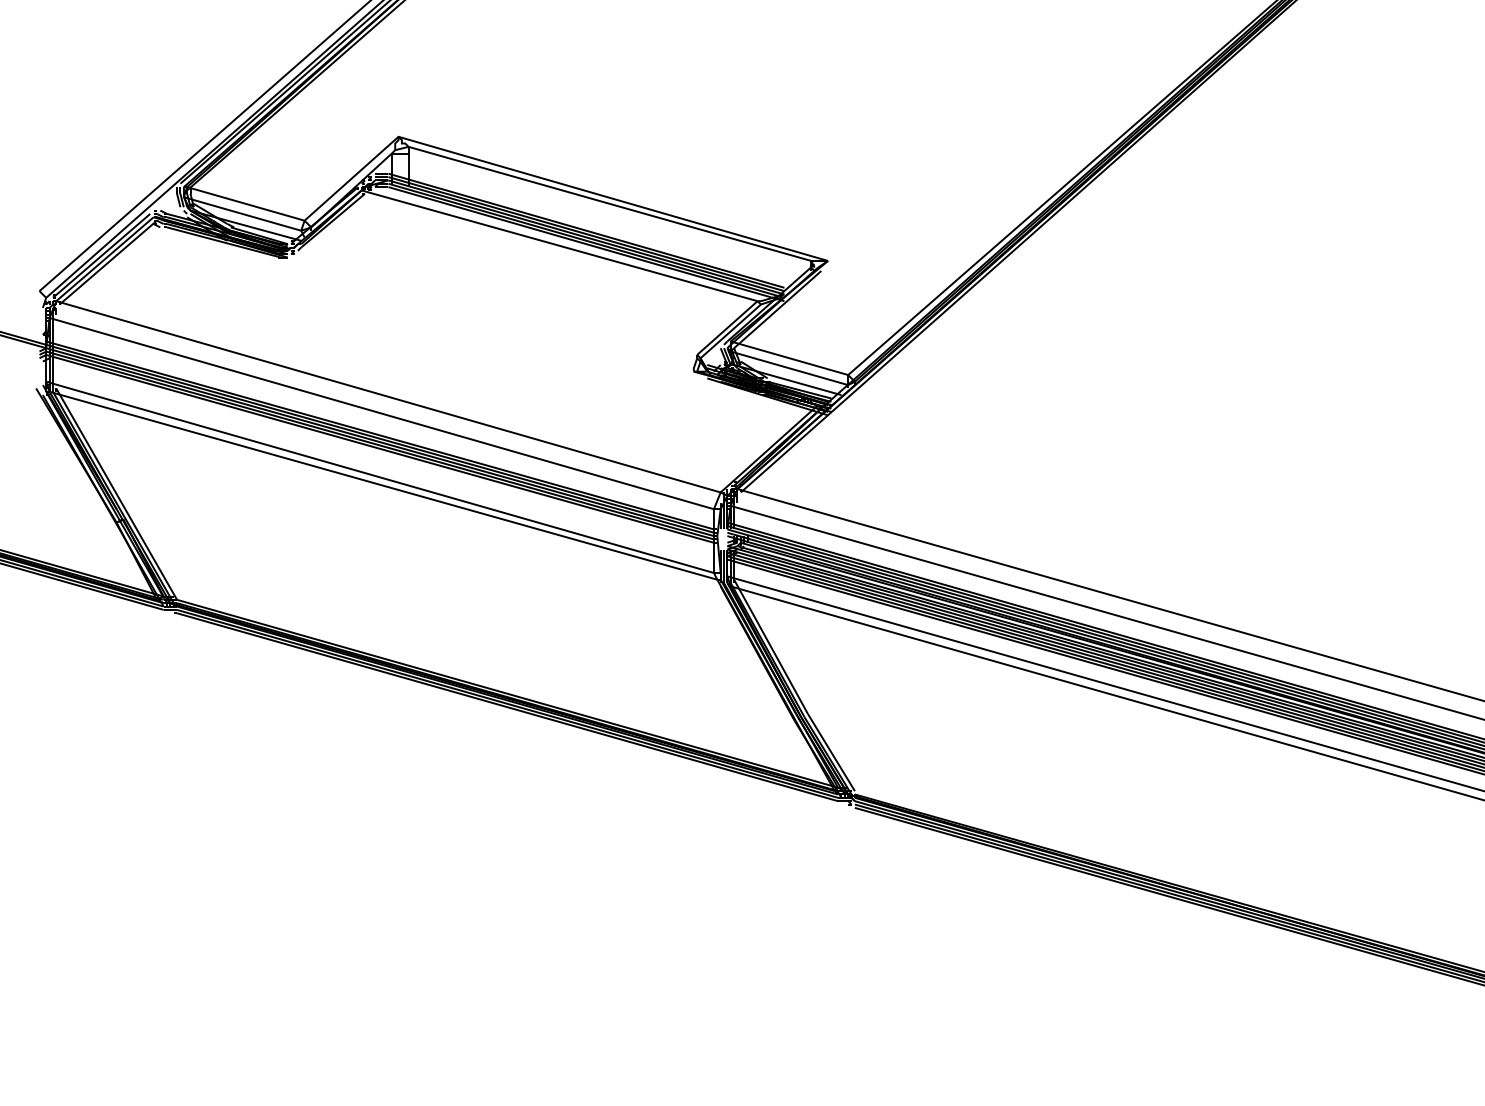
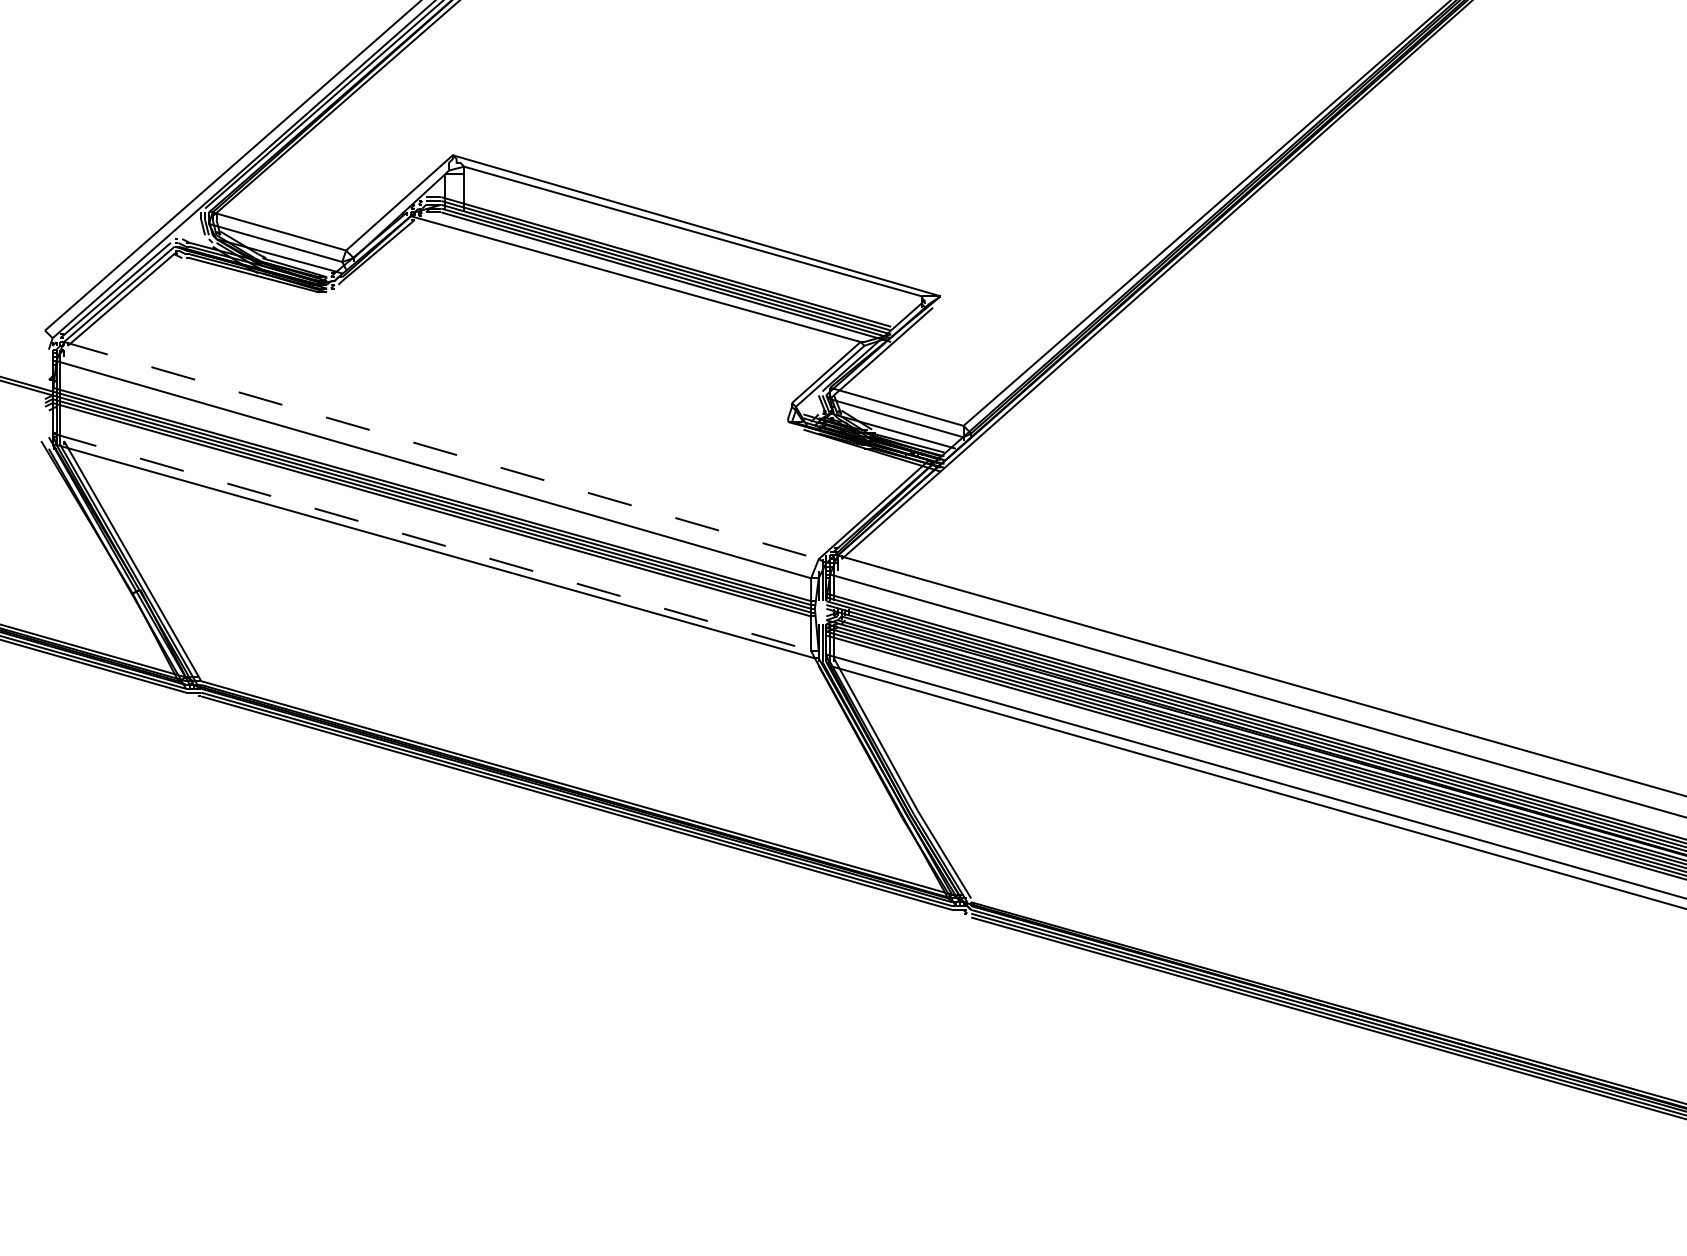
line: (388, 396) -> (441, 450), solid -> dashed
line: (380, 477) -> (432, 542), solid -> dashed

